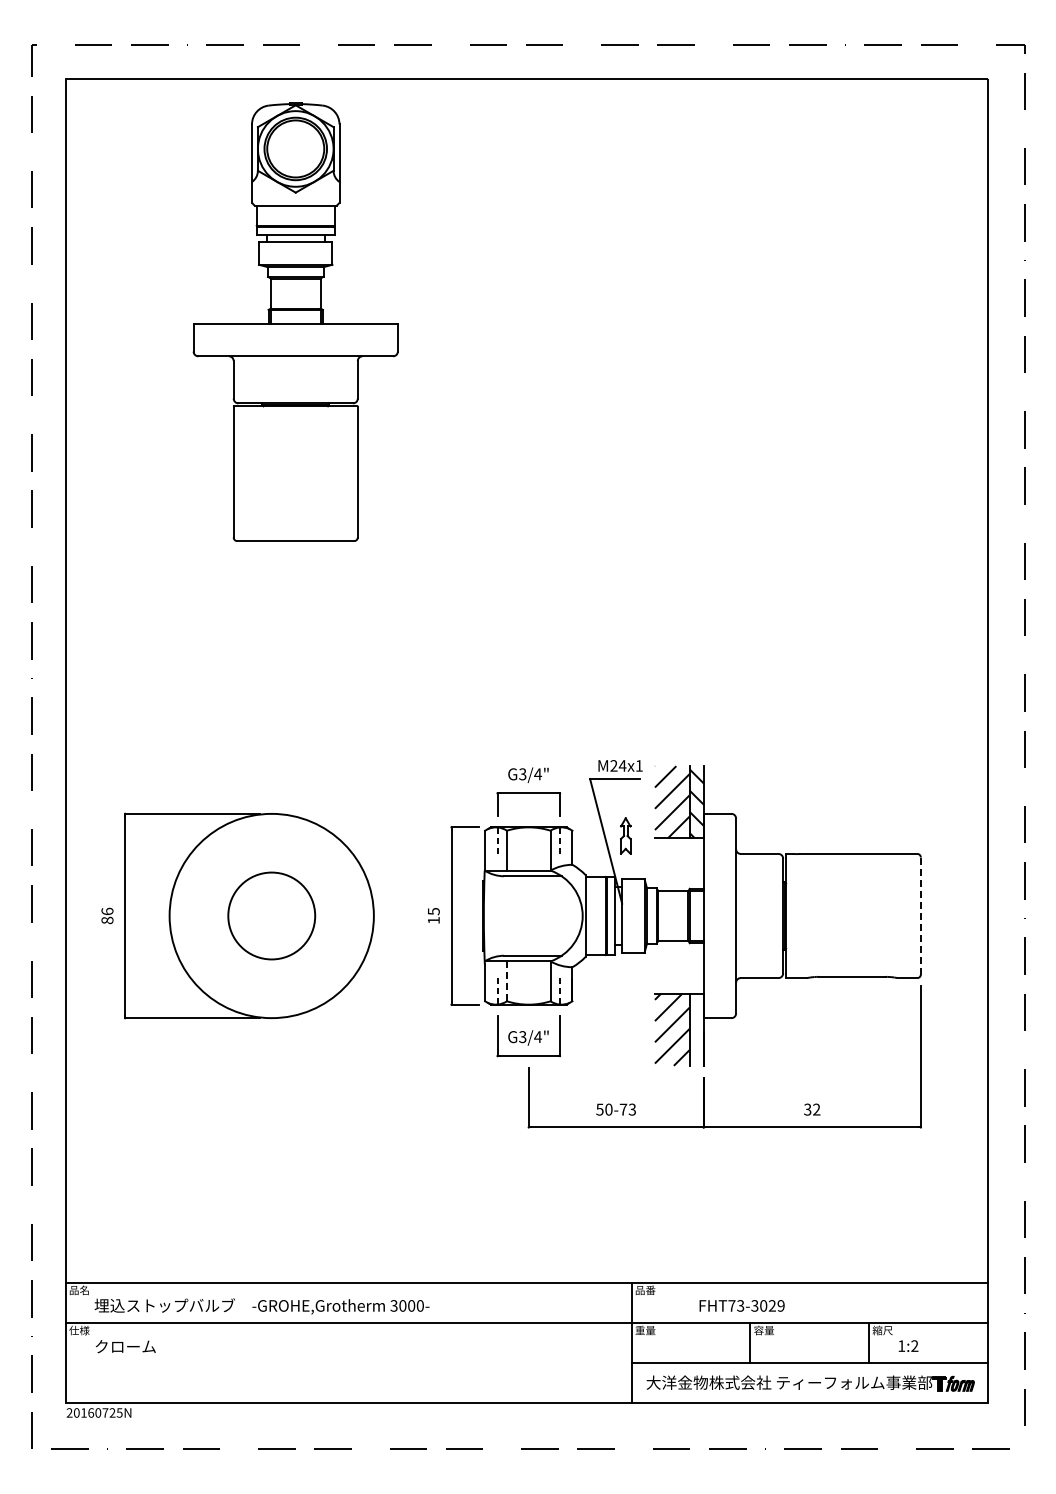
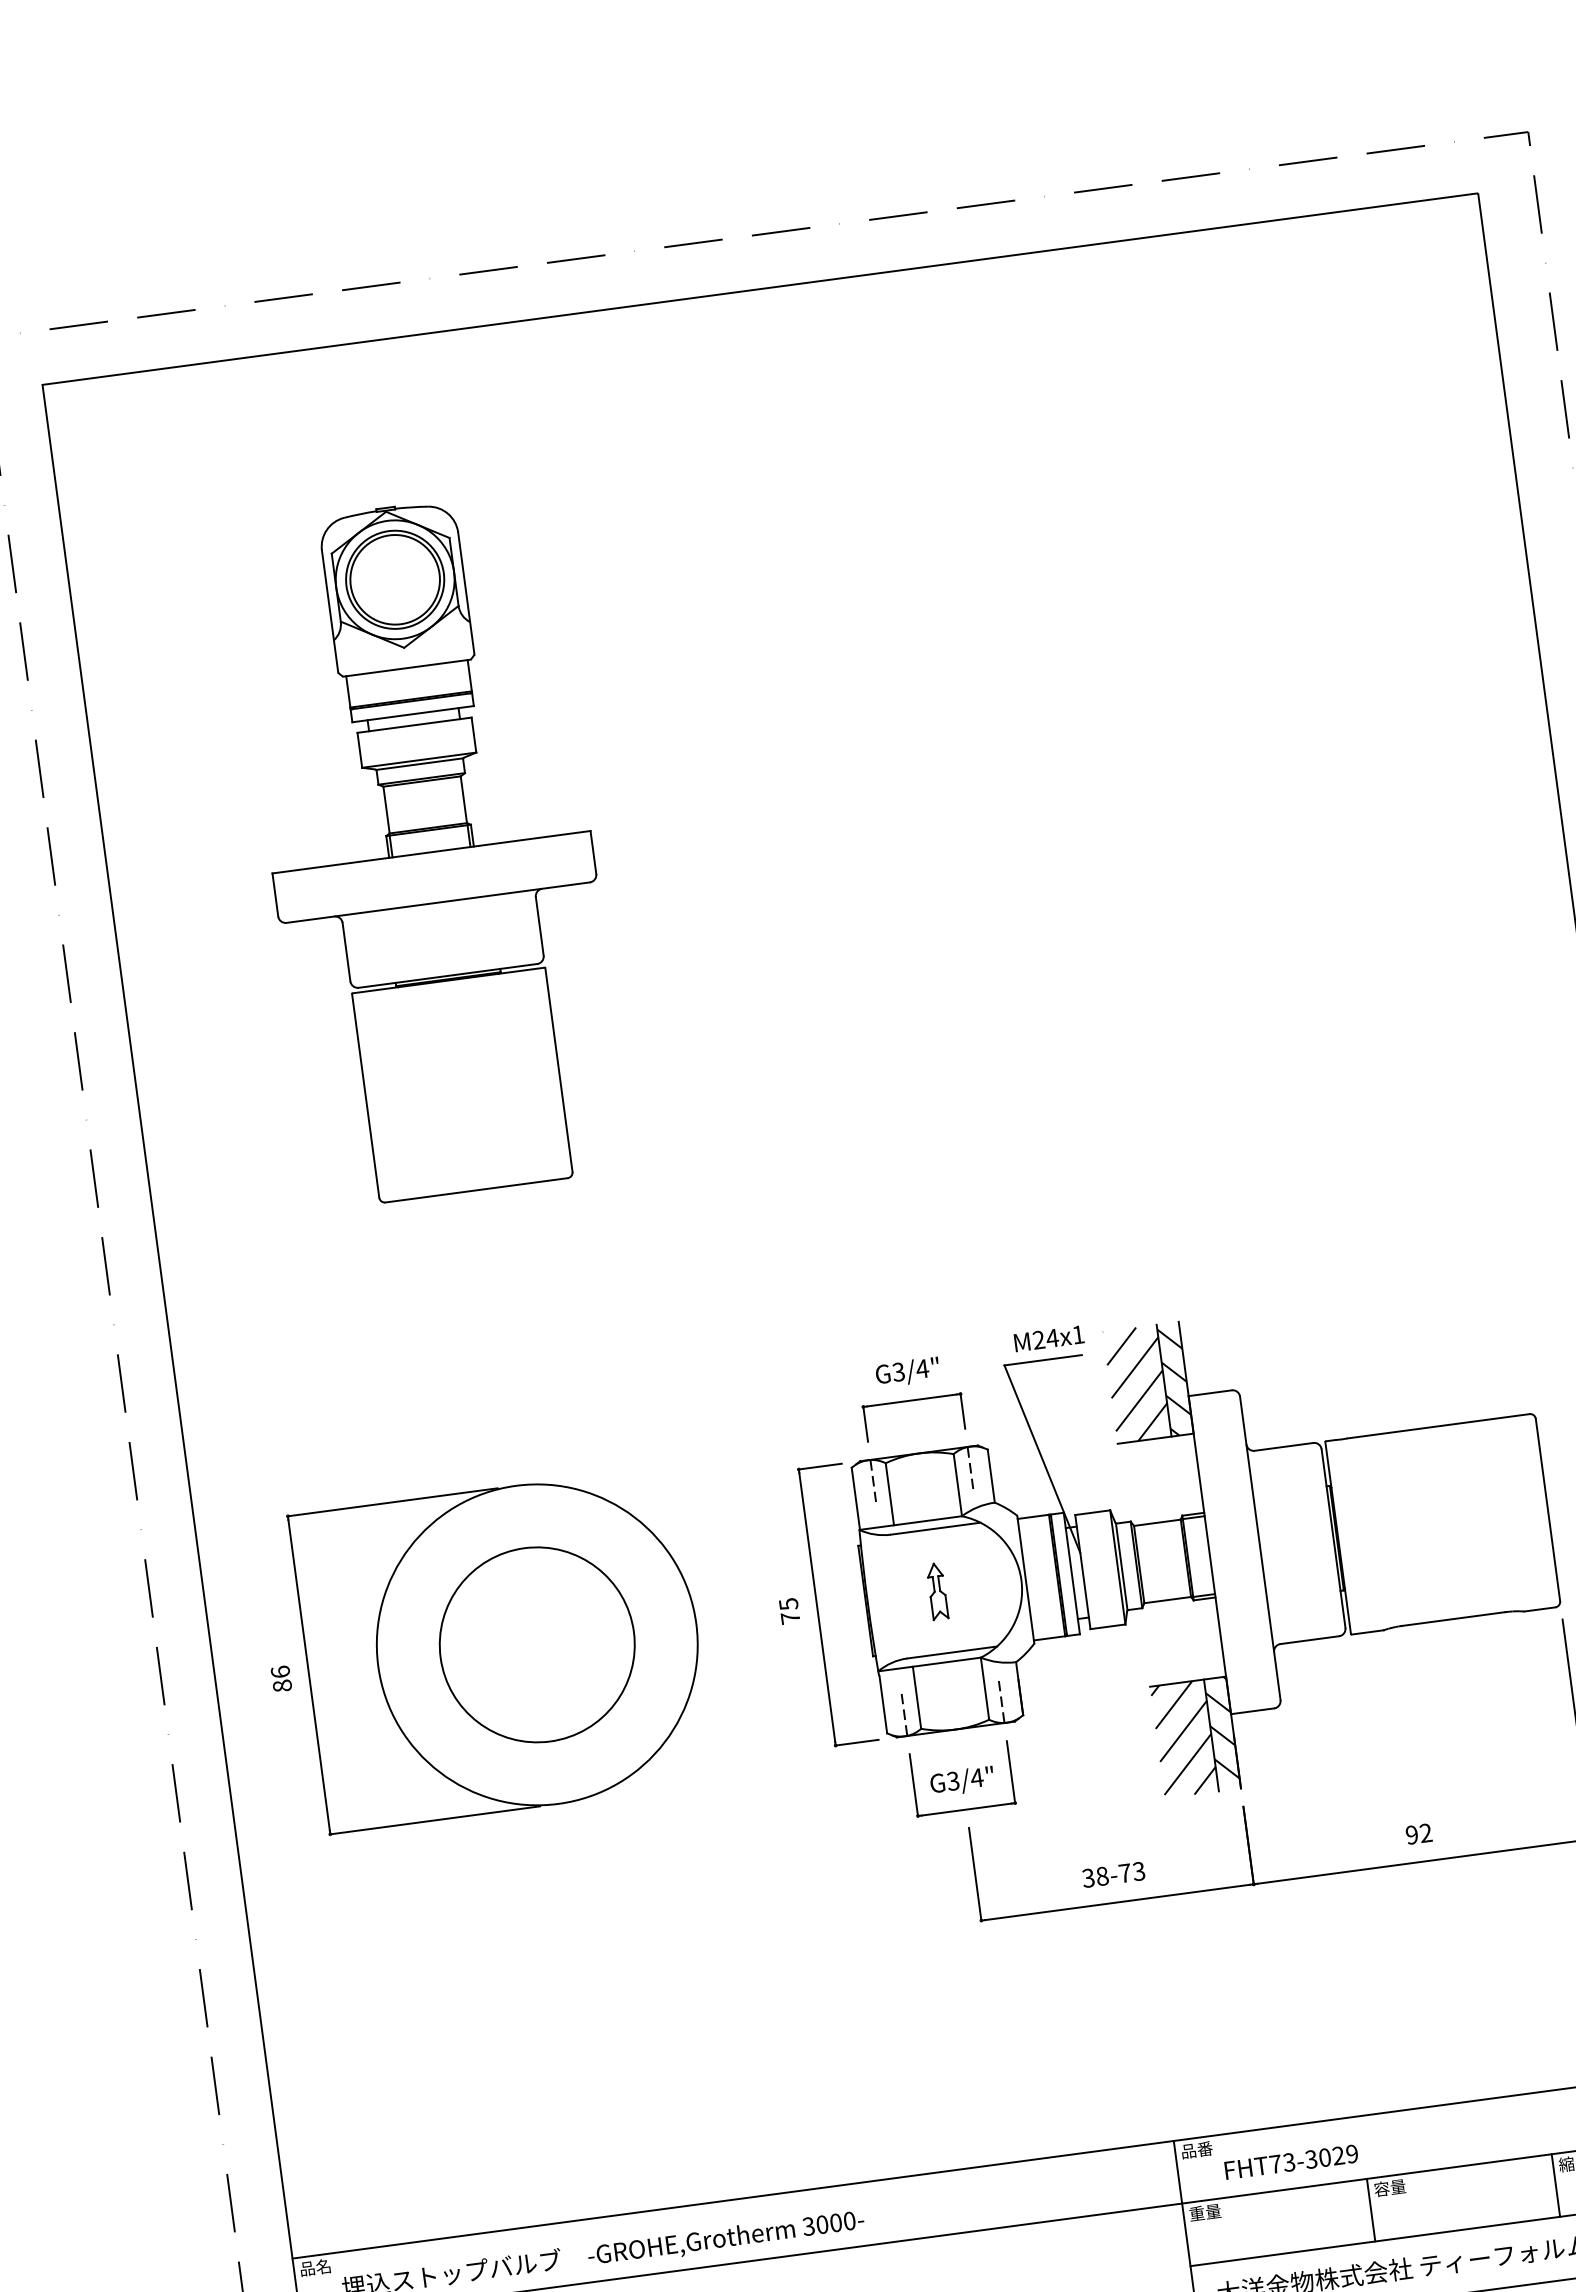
part: (295, 321) -> (430, 848), moved
part: (625, 835) -> (936, 1590), moved
circle: (271, 915) -> (536, 1644), size x1.43
line: (920, 916) -> (1547, 1510), dashed -> solid
text: (433, 920) -> (790, 1618), 15 -> 75
line: (506, 981) -> (916, 1698), dashed -> solid
hatch: (696, 1026) -> (1221, 1728), added
text: (604, 1109) -> (1095, 1877), 50-73 -> 38-73
text: (807, 1109) -> (1411, 1834), 32 -> 92
text: (741, 1305) -> (1290, 2161), moved

